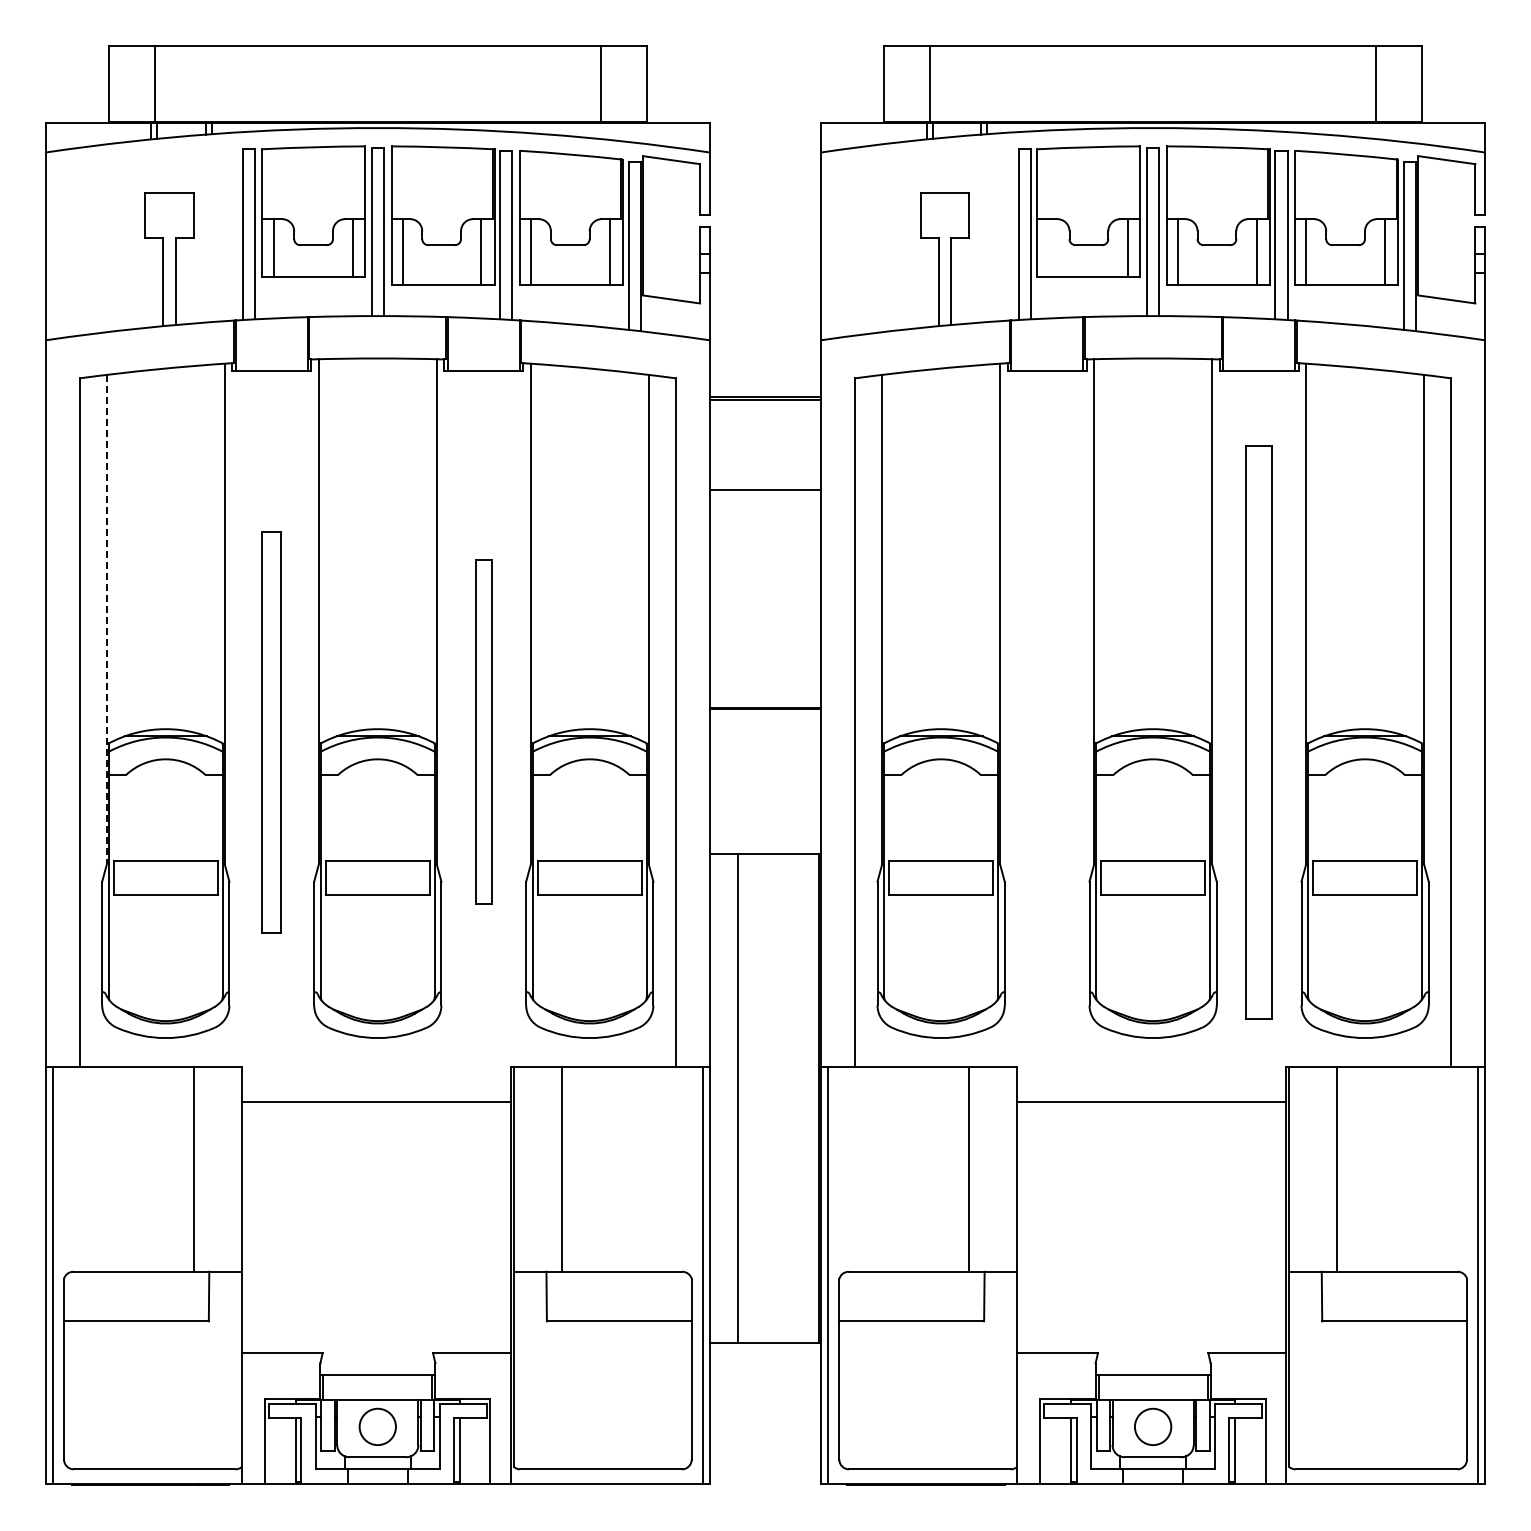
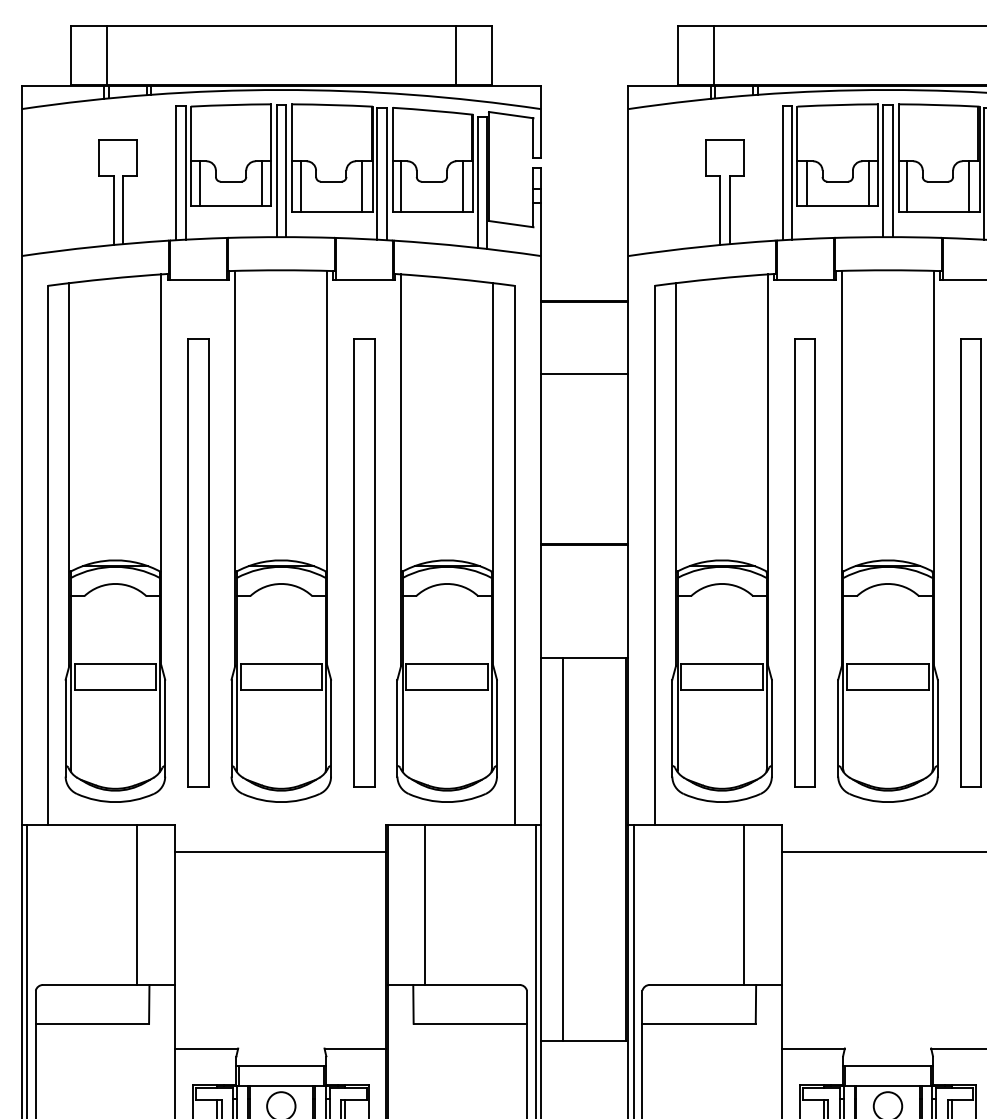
line: (1049, 247) -> (806, 183), added
line: (107, 619) -> (69, 474), dashed -> solid
part: (271, 732) -> (198, 562), size x1.43
part: (483, 732) -> (364, 562), size x1.67
part: (1046, 732) -> (804, 562), added

